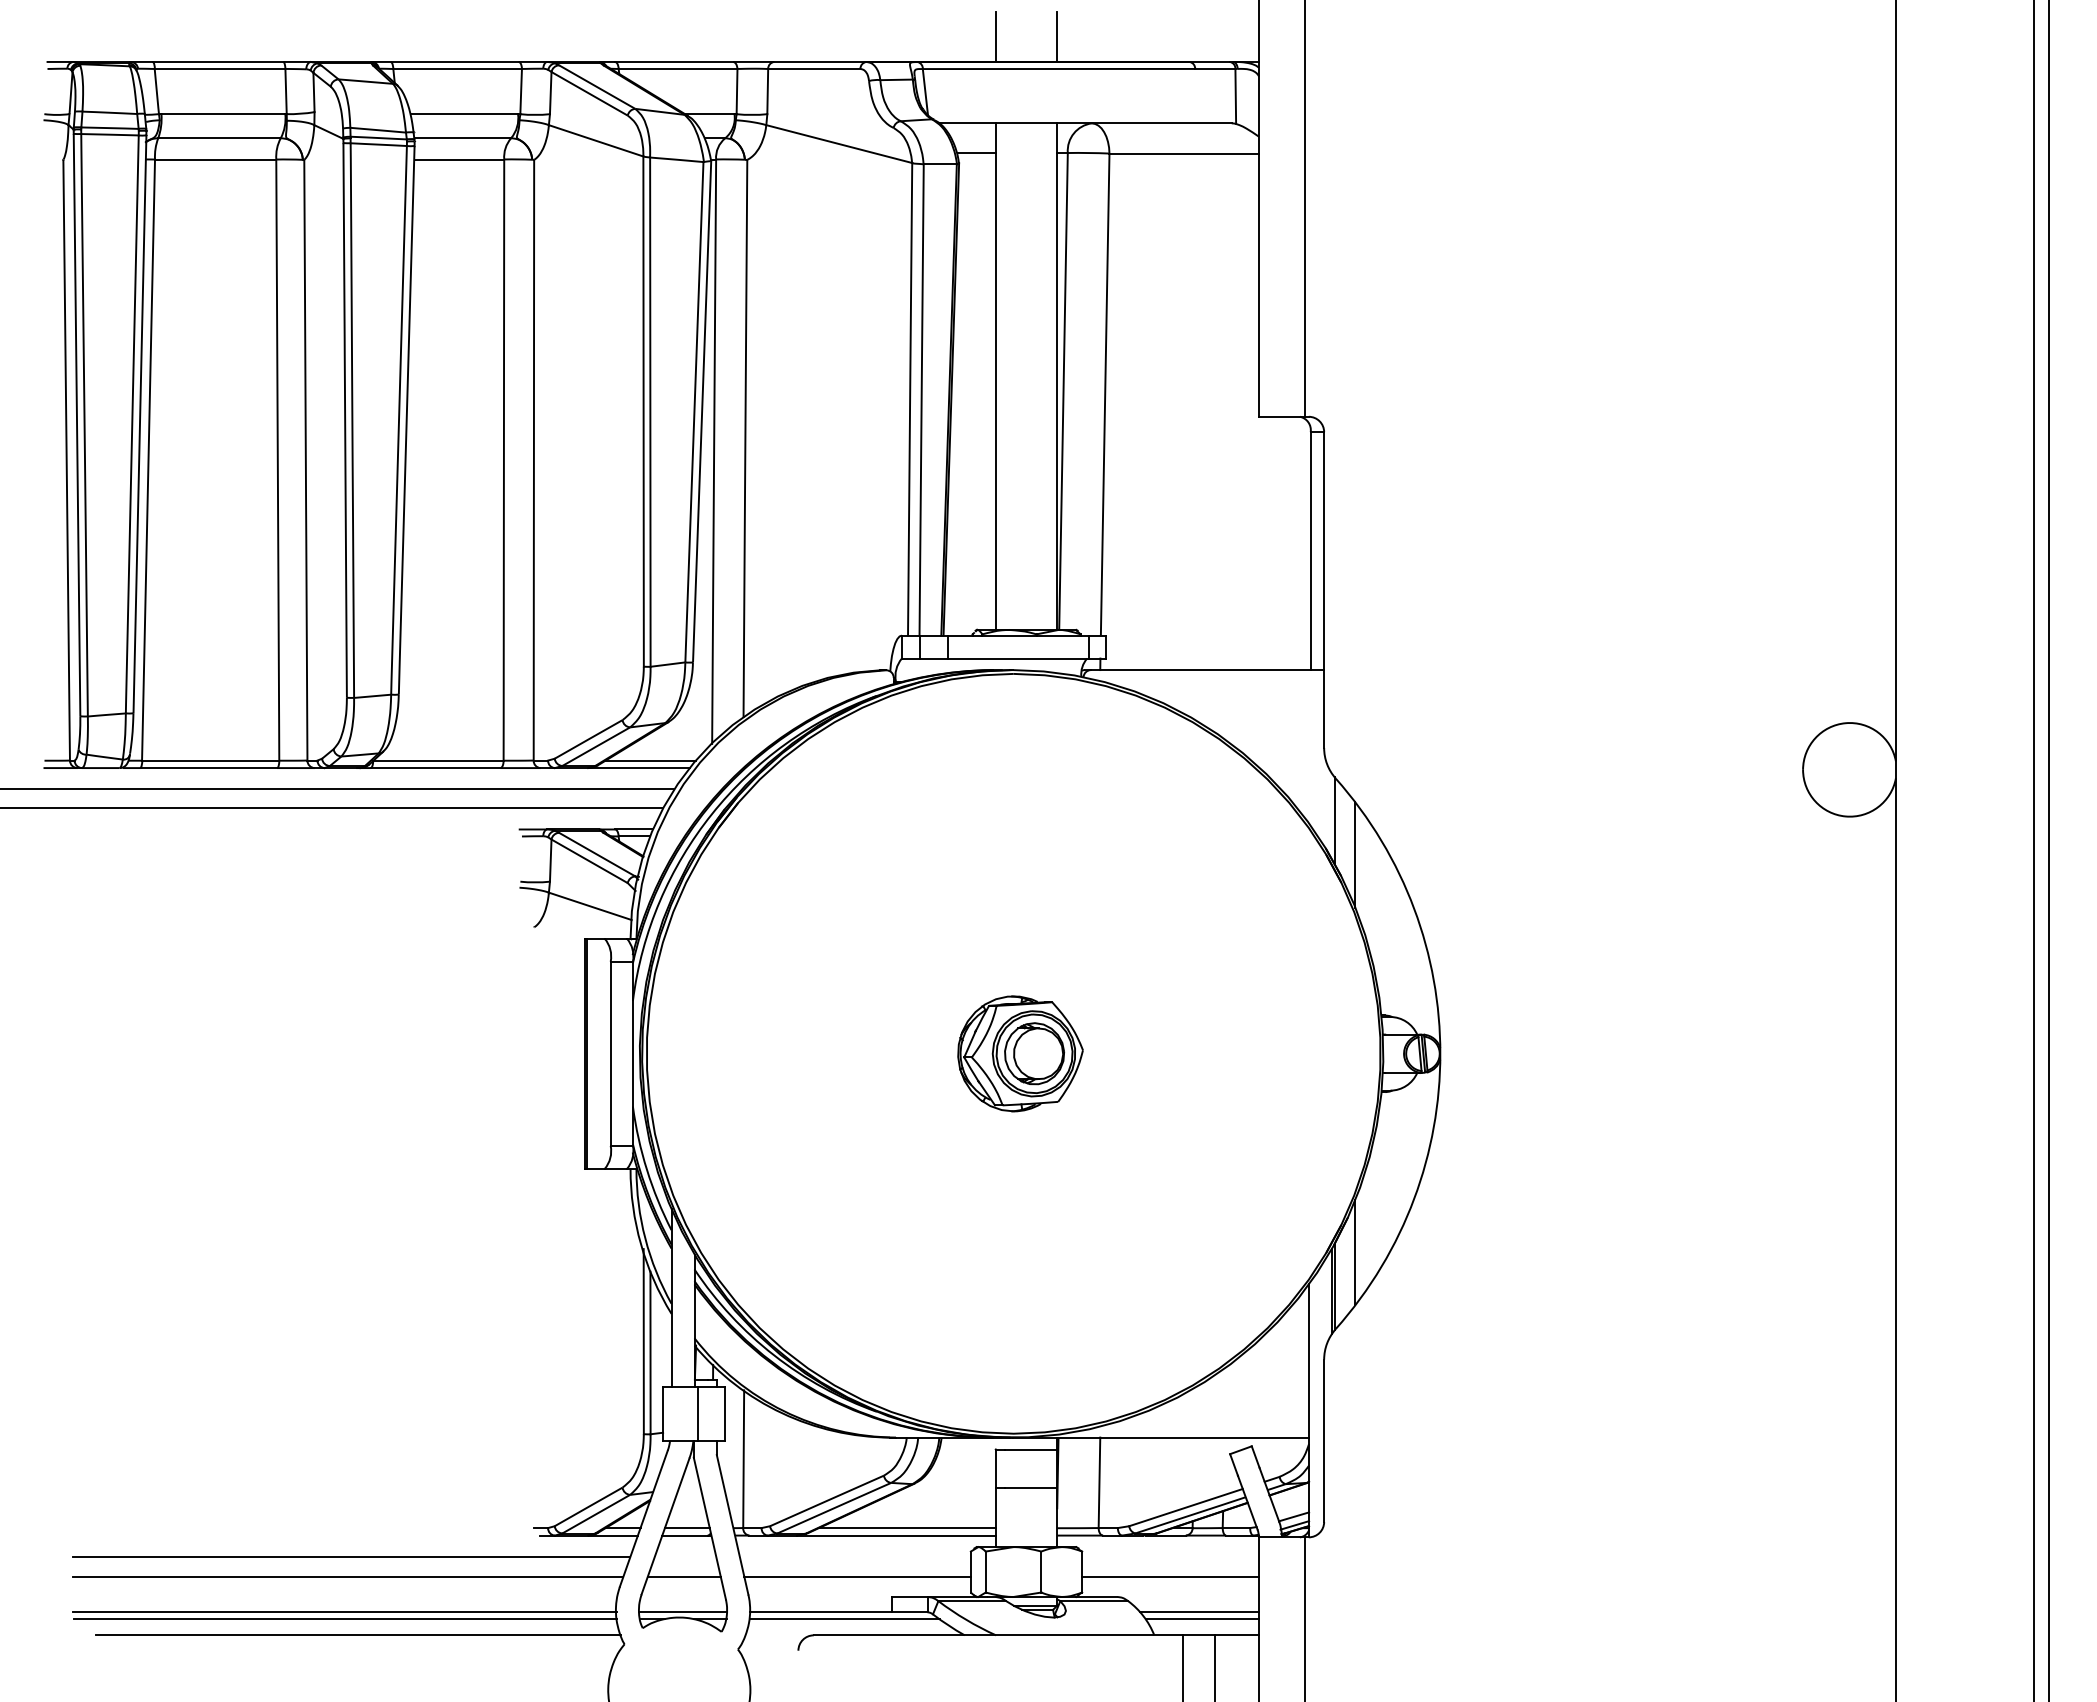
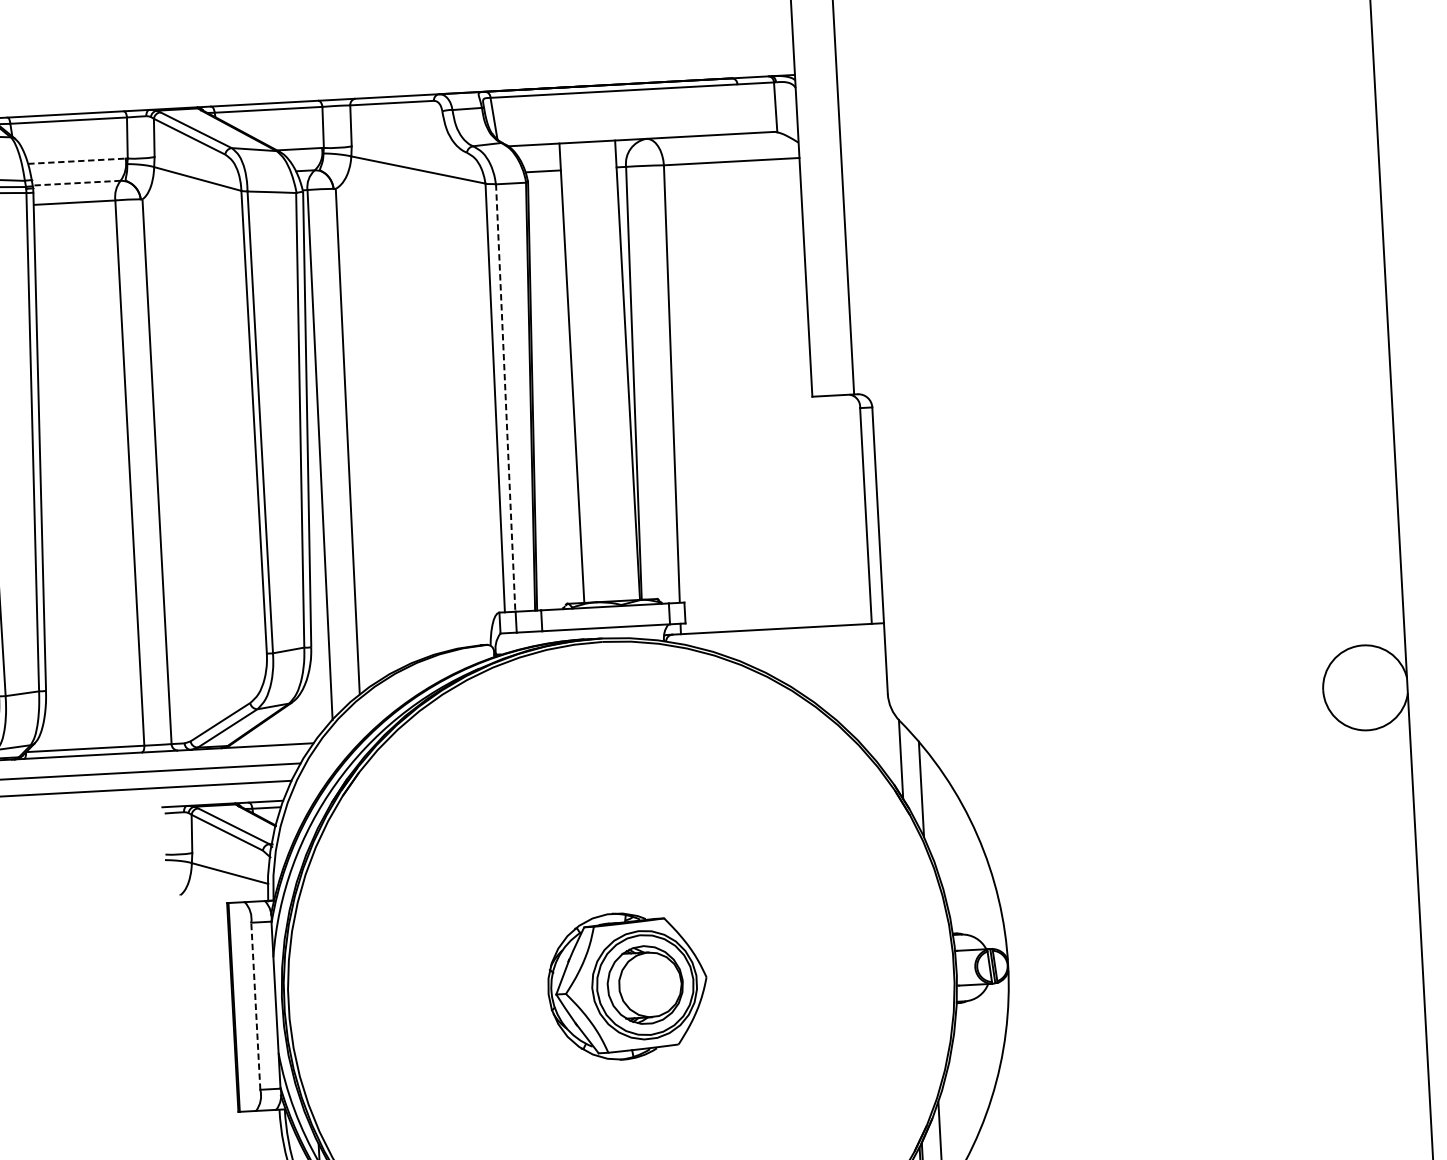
line: (995, 36) -> (554, 64), removed
line: (1057, 36) -> (611, 61), removed
line: (464, 114) -> (77, 161), solid -> dashed
line: (462, 138) -> (76, 183), solid -> dashed
line: (921, 399) -> (505, 397), solid -> dashed
line: (650, 760) -> (277, 738), removed
line: (610, 1053) -> (255, 1005), solid -> dashed
part: (1020, 1053) -> (627, 985), size x1.4

